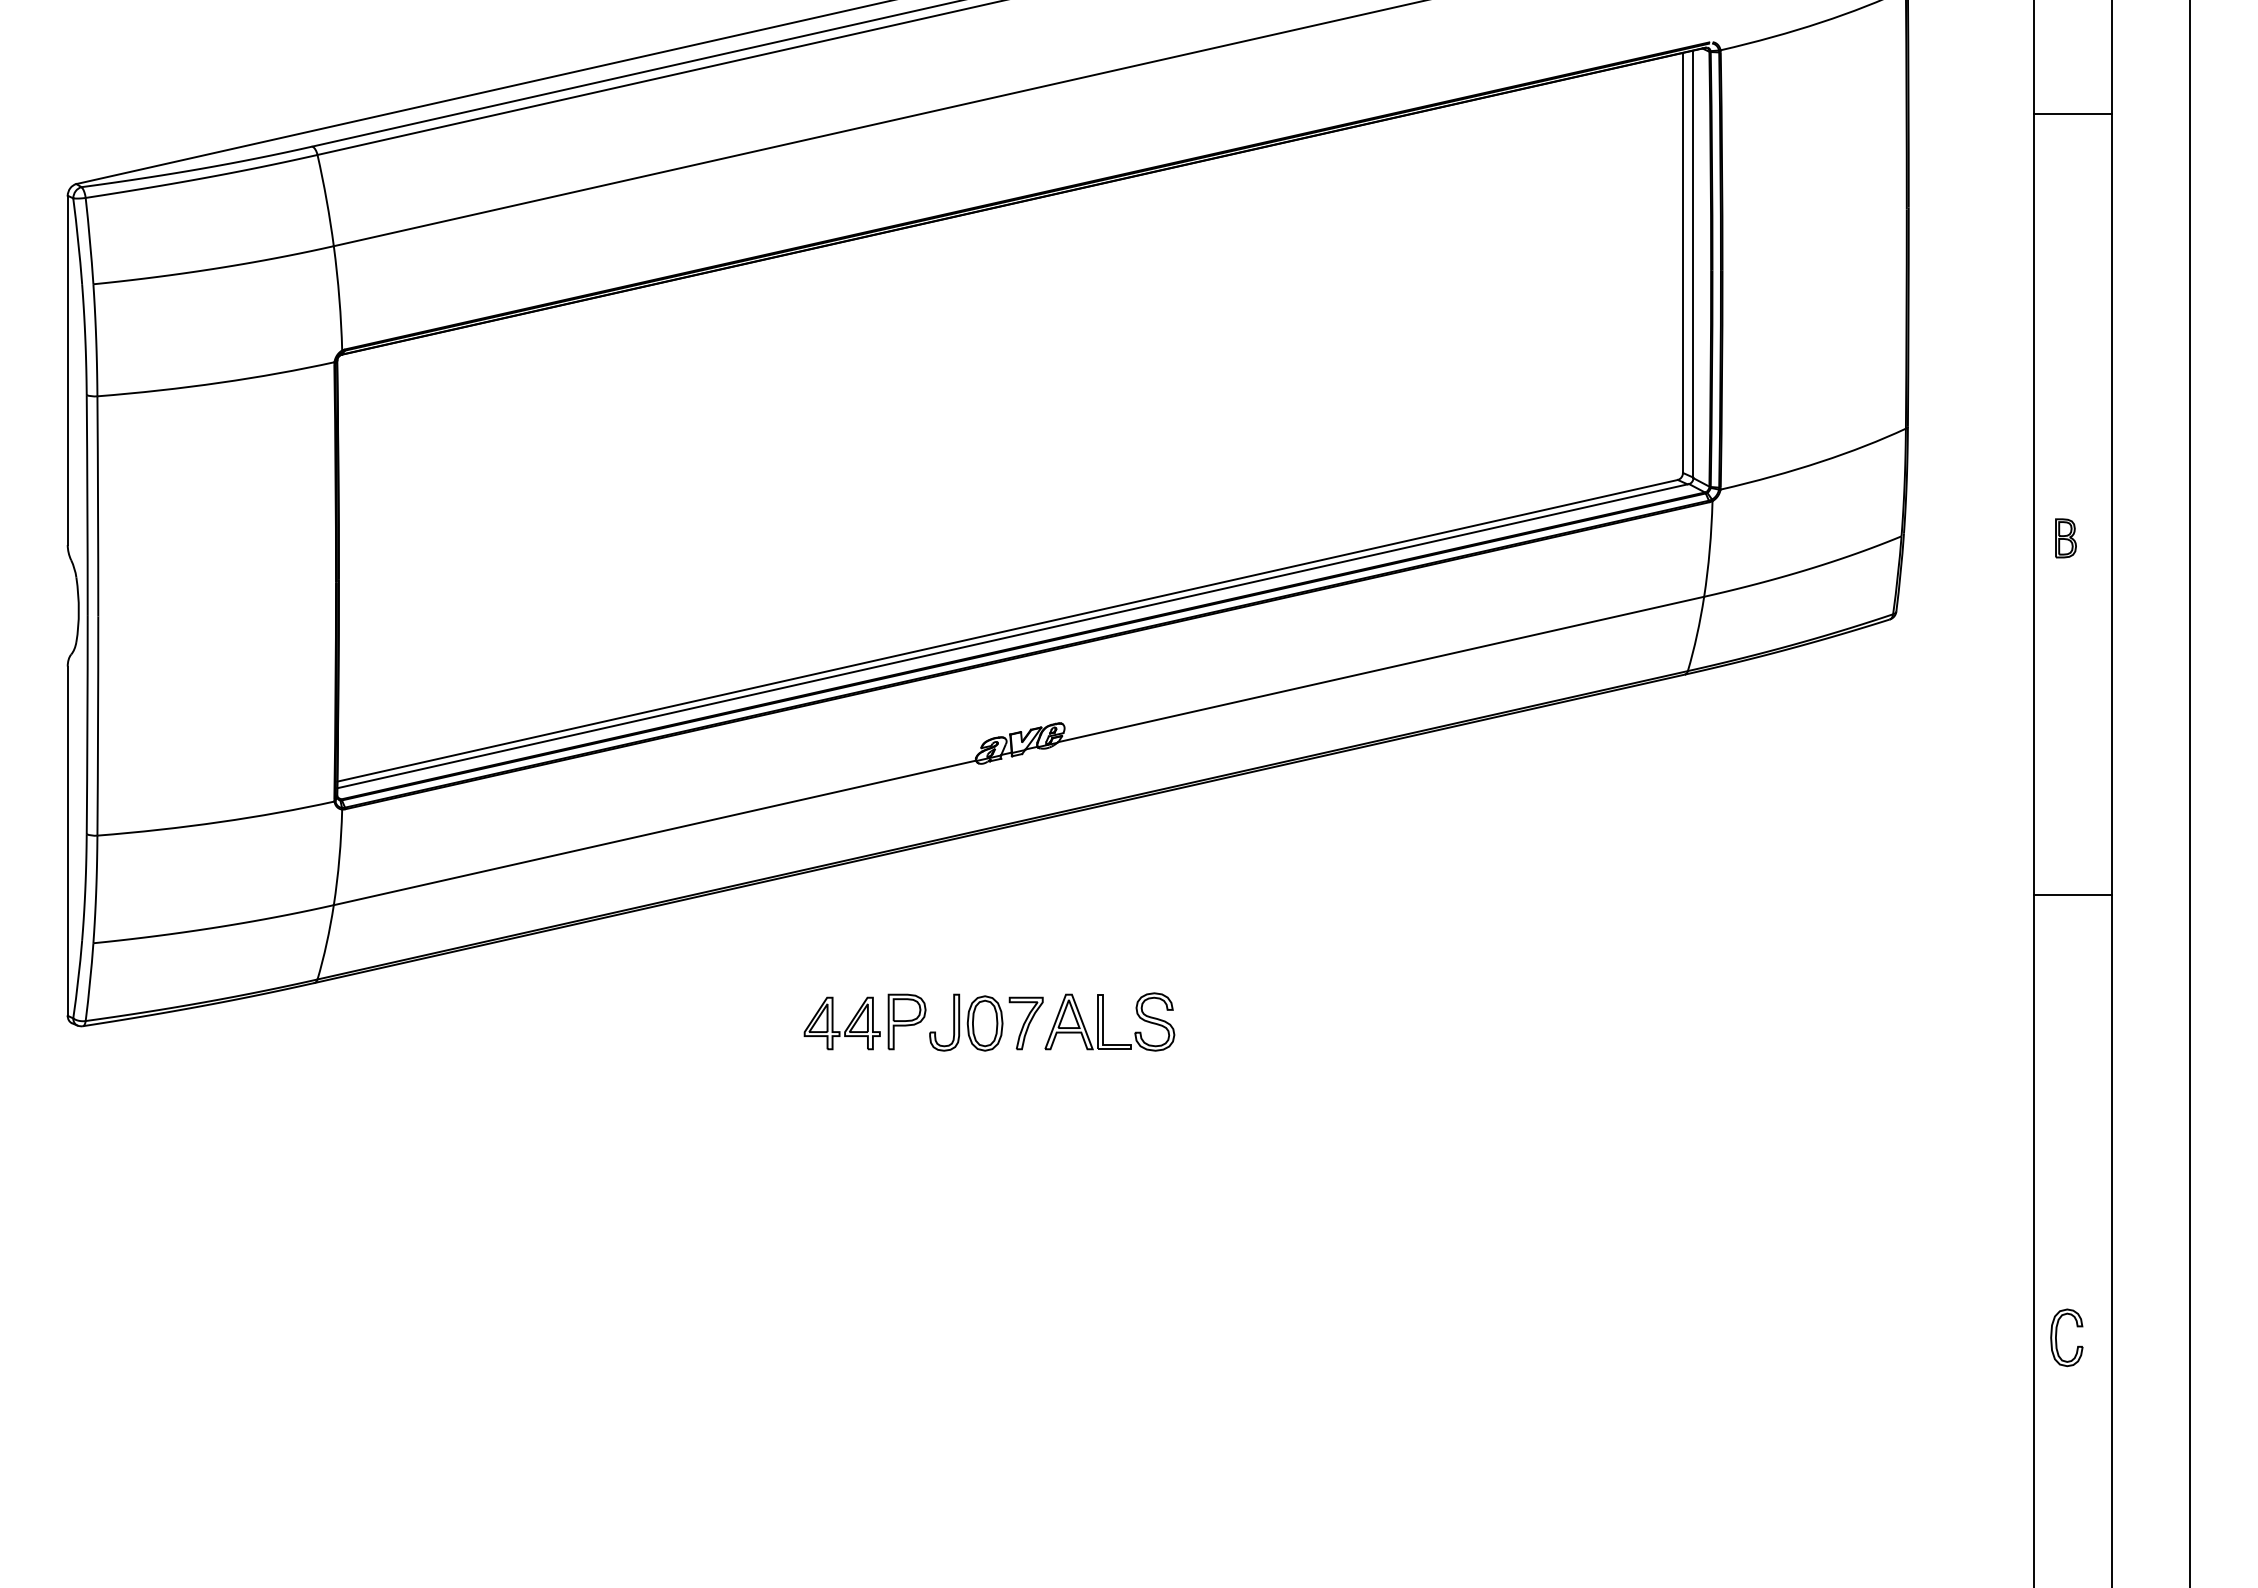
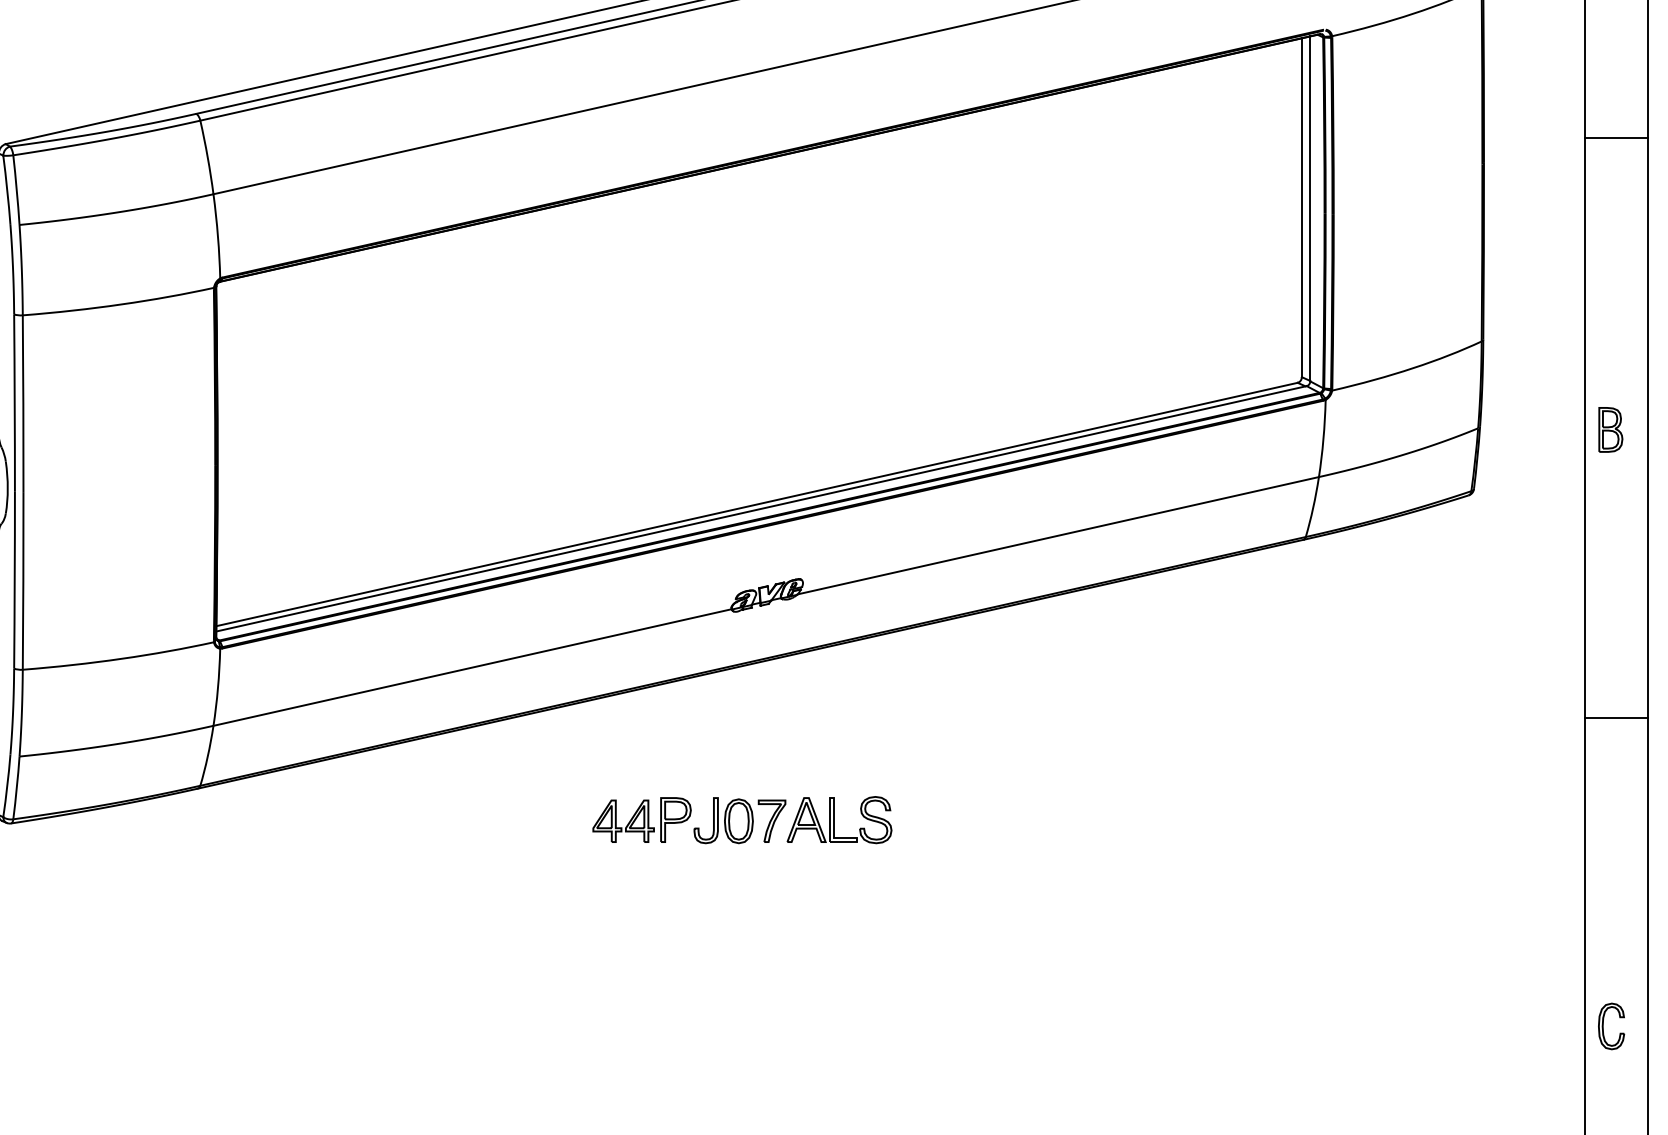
line: (2073, 114) -> (1616, 138), moved
part: (2065, 538) -> (1610, 430), size x1.43
part: (2057, 1333) -> (1603, 1022), moved

